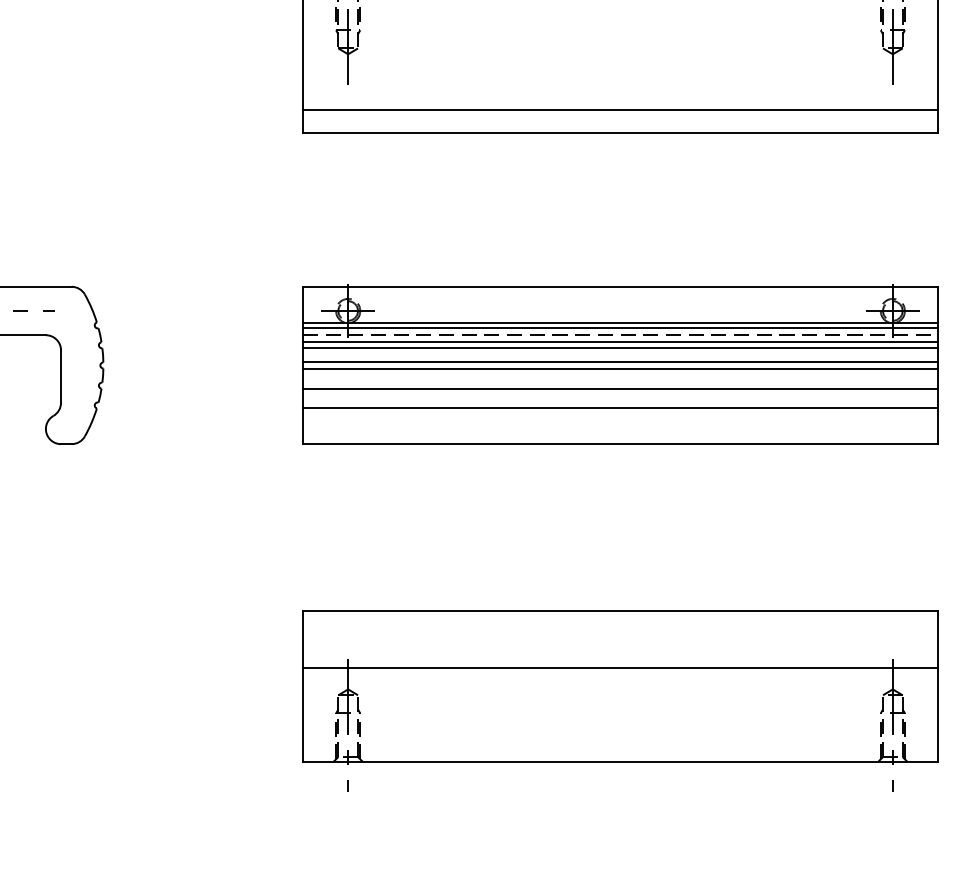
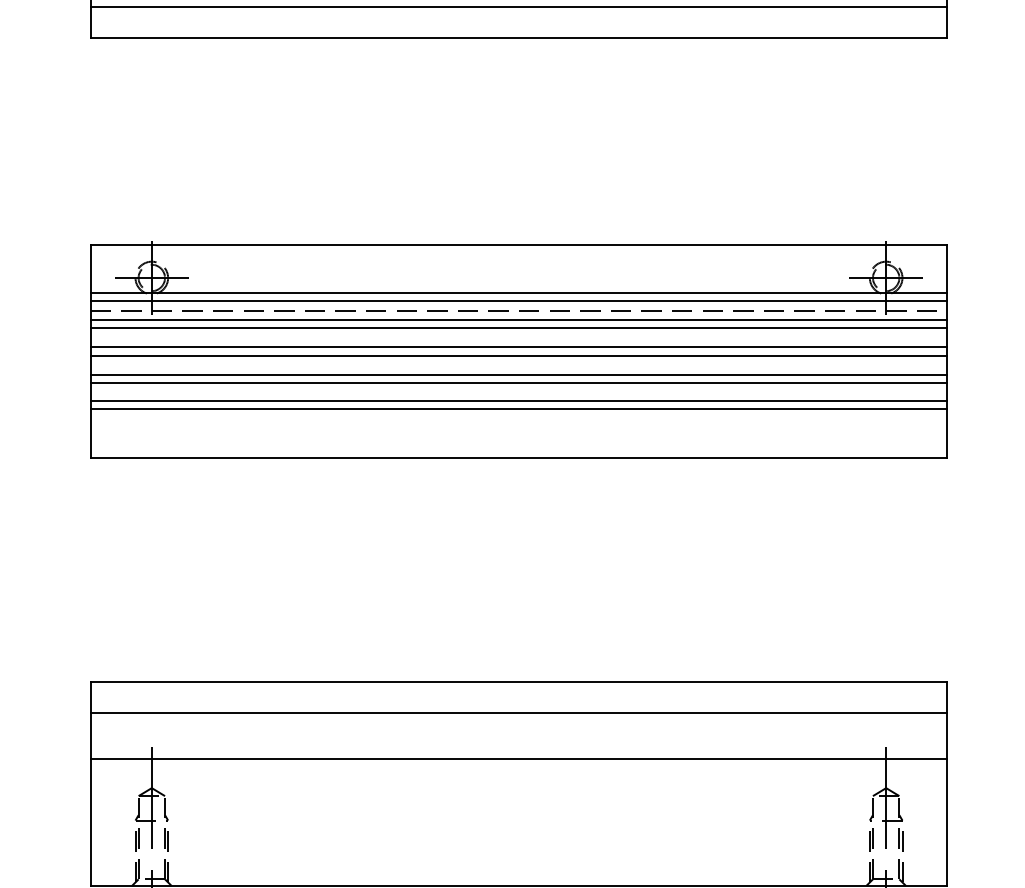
line: (620, 382) -> (518, 374), added
line: (620, 402) -> (518, 401), added
line: (620, 633) -> (518, 712), added

